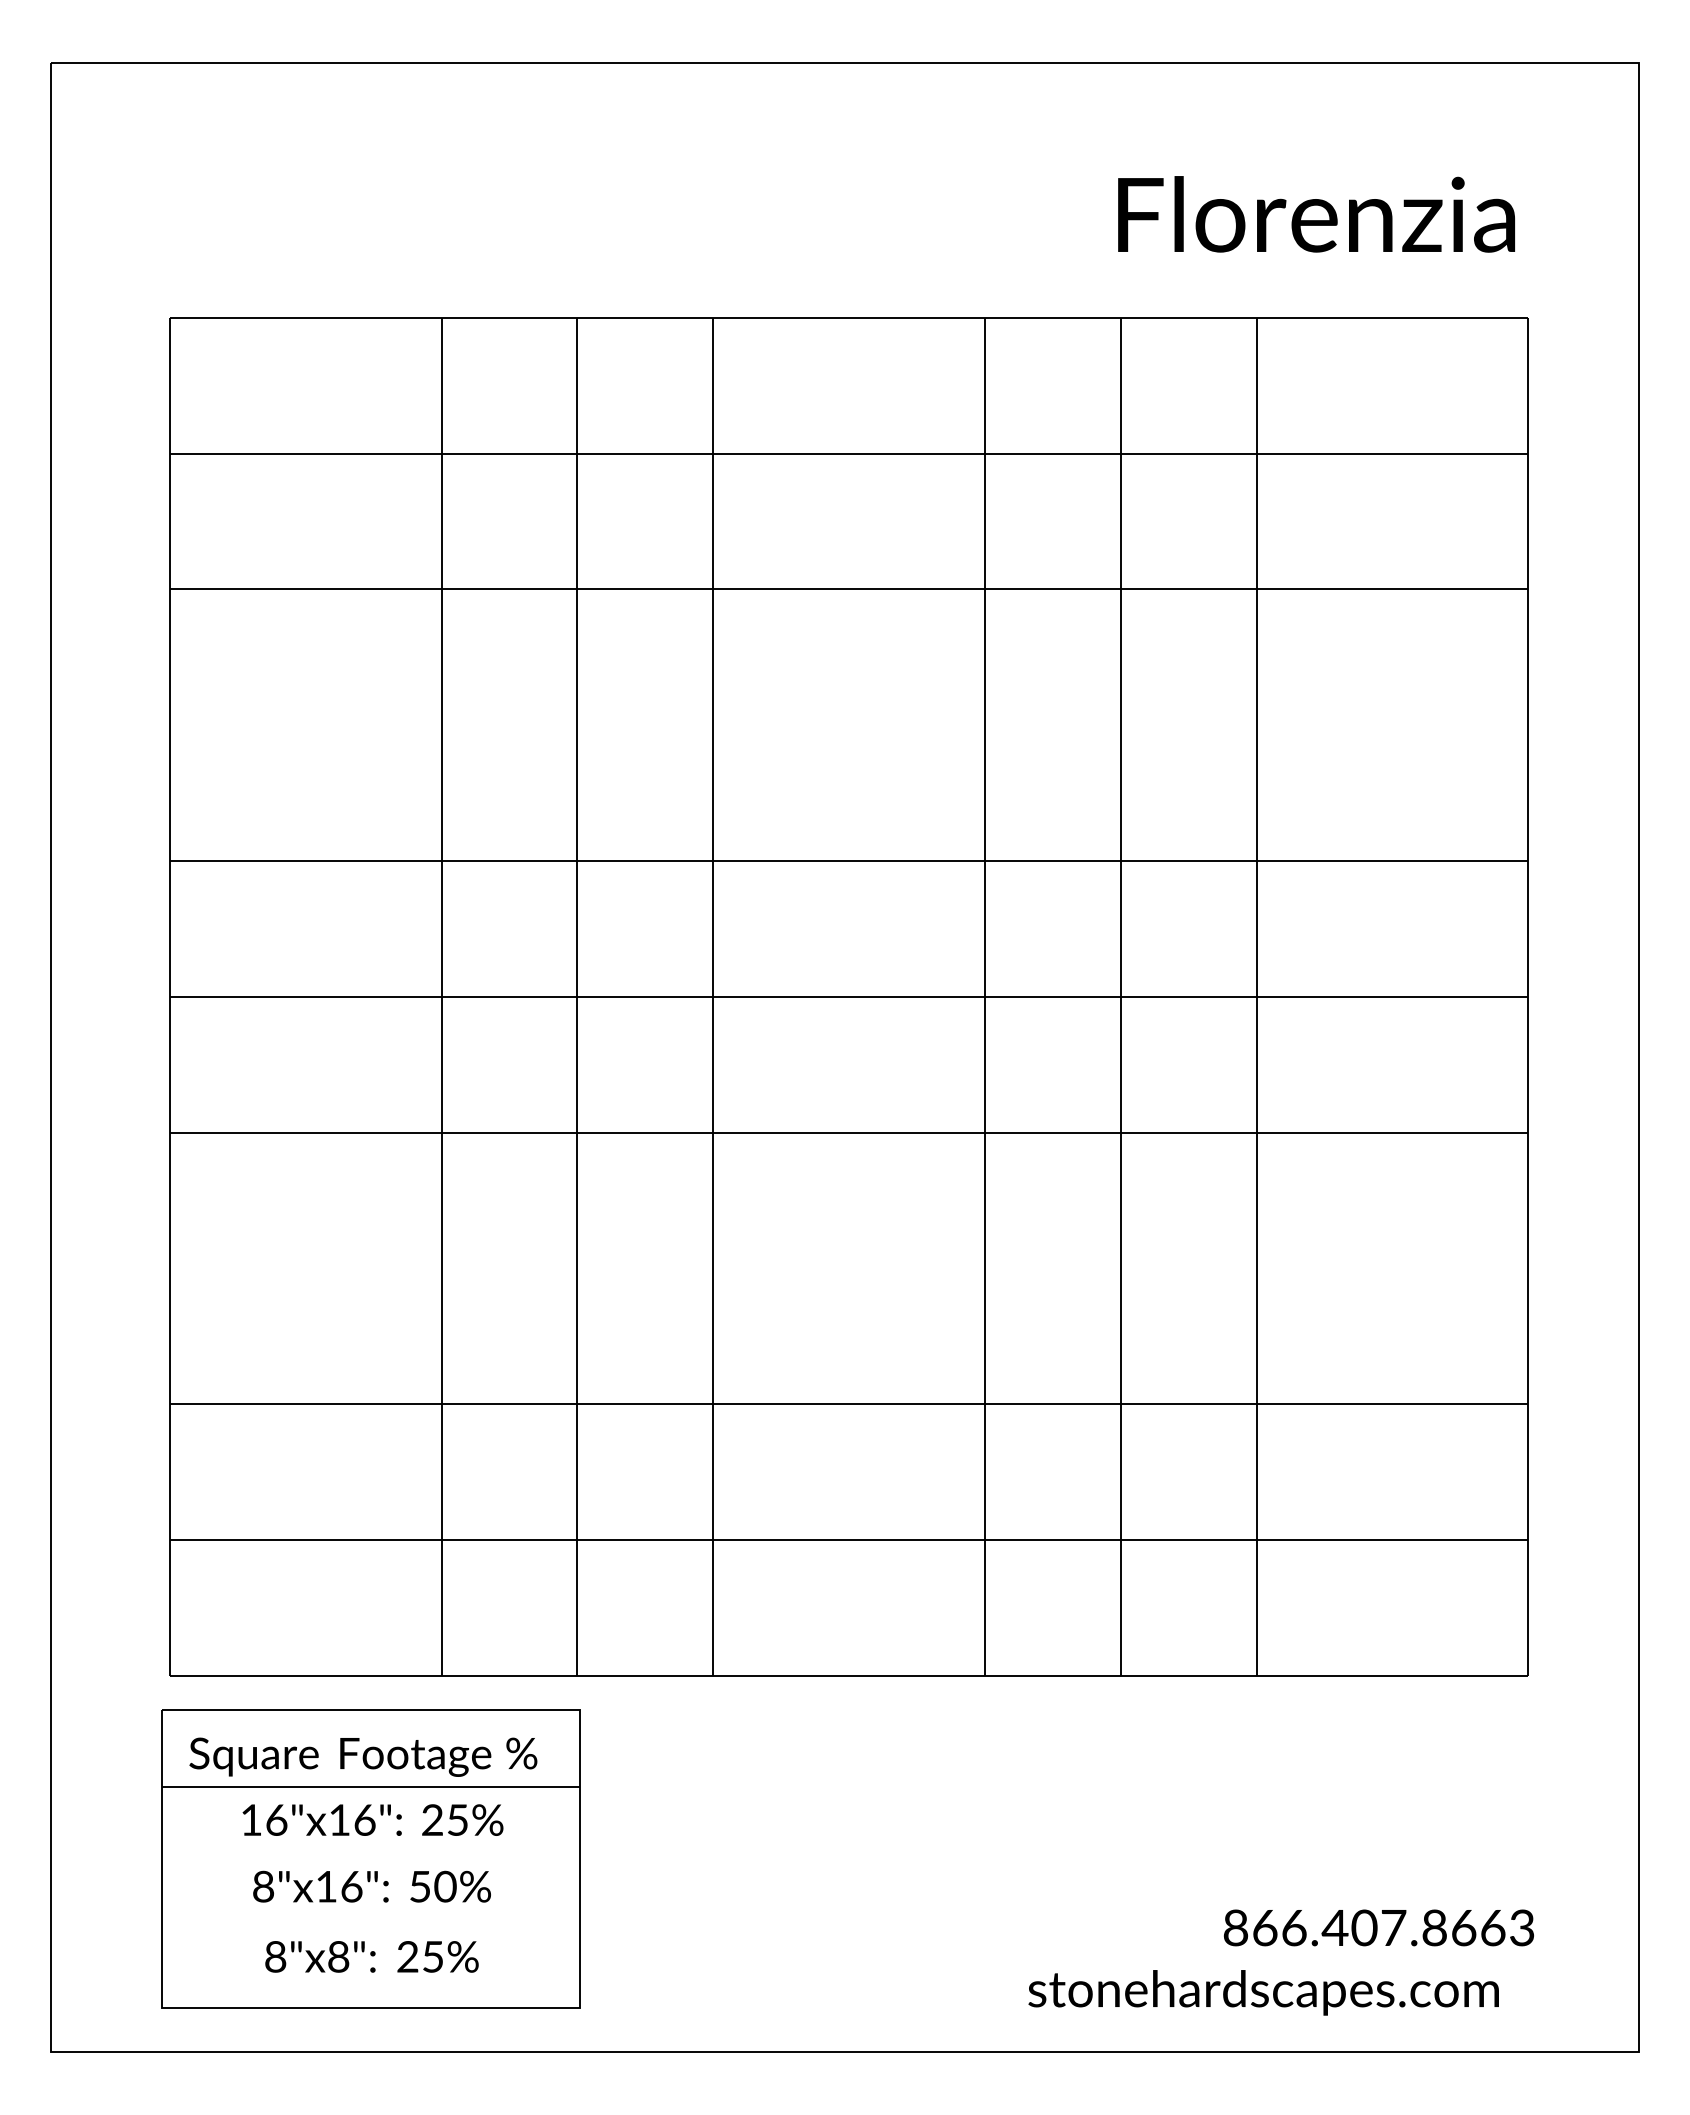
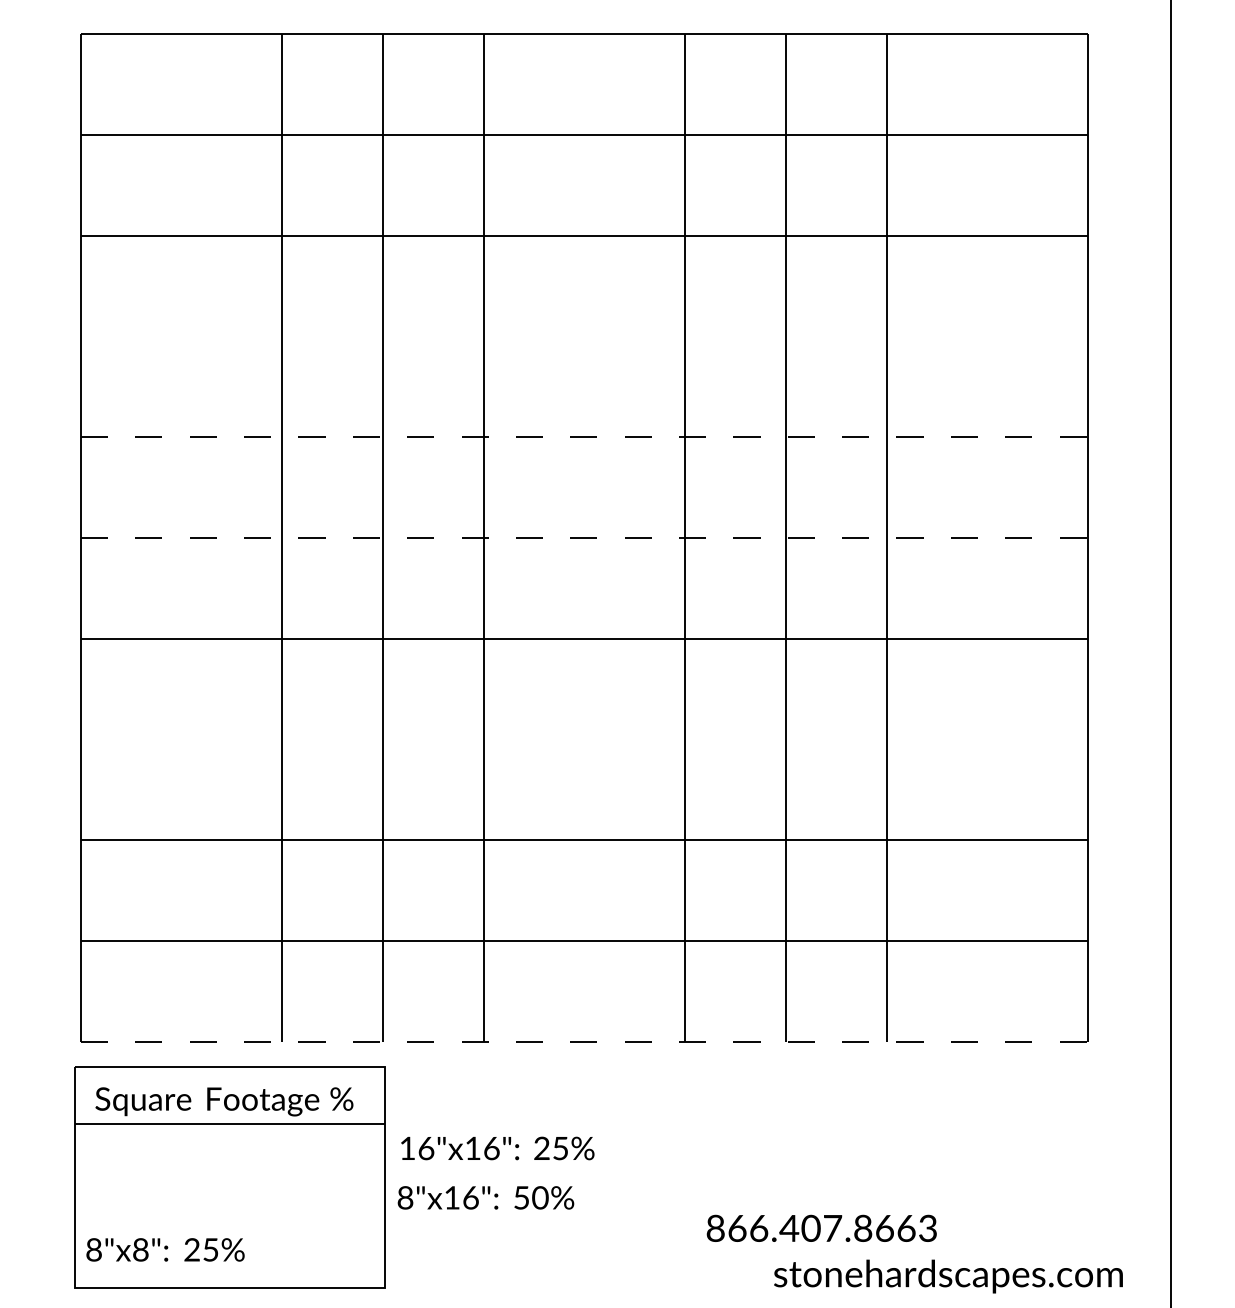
line: (849, 861) -> (584, 437), solid -> dashed
line: (849, 996) -> (584, 537), solid -> dashed
line: (849, 1676) -> (584, 1041), solid -> dashed
text: (372, 1819) -> (497, 1148), moved
text: (371, 1886) -> (485, 1197), moved
text: (1378, 1927) -> (821, 1228), moved
text: (371, 1956) -> (165, 1249), moved
text: (1263, 1992) -> (948, 1276), moved

